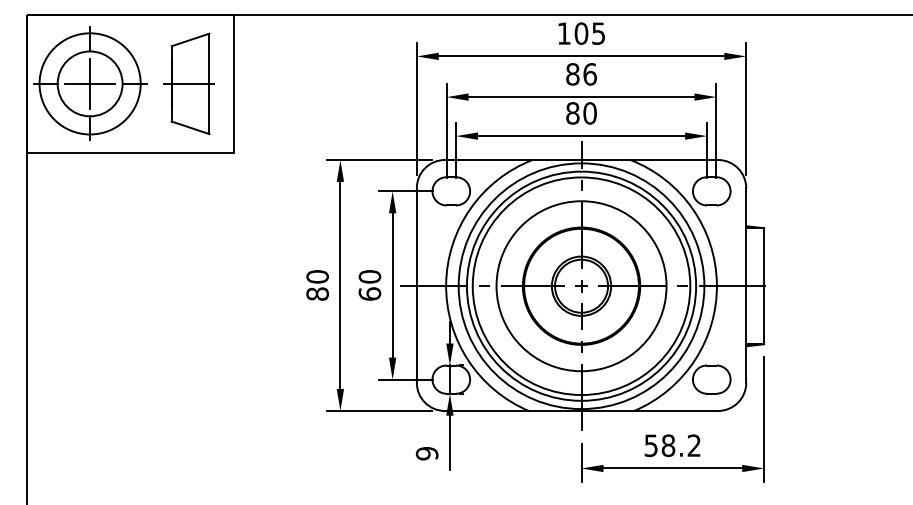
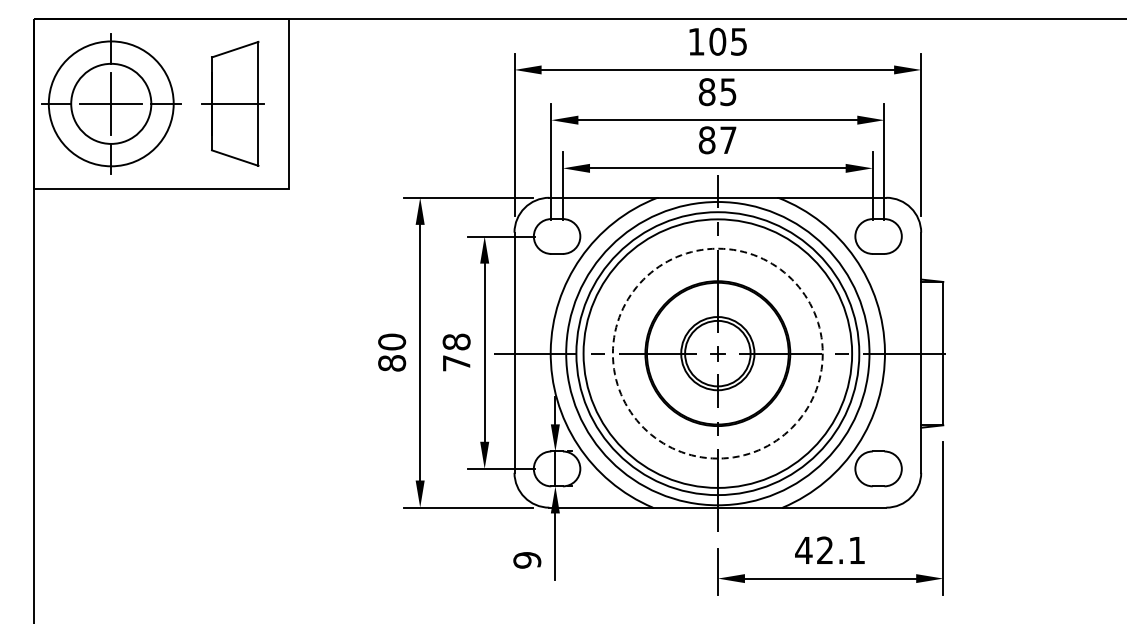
text: (590, 74) -> (728, 92), 86 -> 85
text: (590, 113) -> (728, 140), 80 -> 87
text: (369, 285) -> (456, 352), 60 -> 78
circle: (581, 286) -> (717, 353), solid -> dashed
text: (671, 445) -> (829, 550), 58.2 -> 42.1

